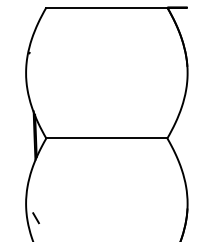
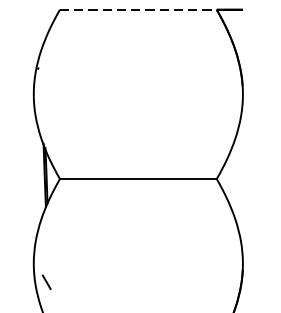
line: (106, 7) -> (137, 9), solid -> dashed

